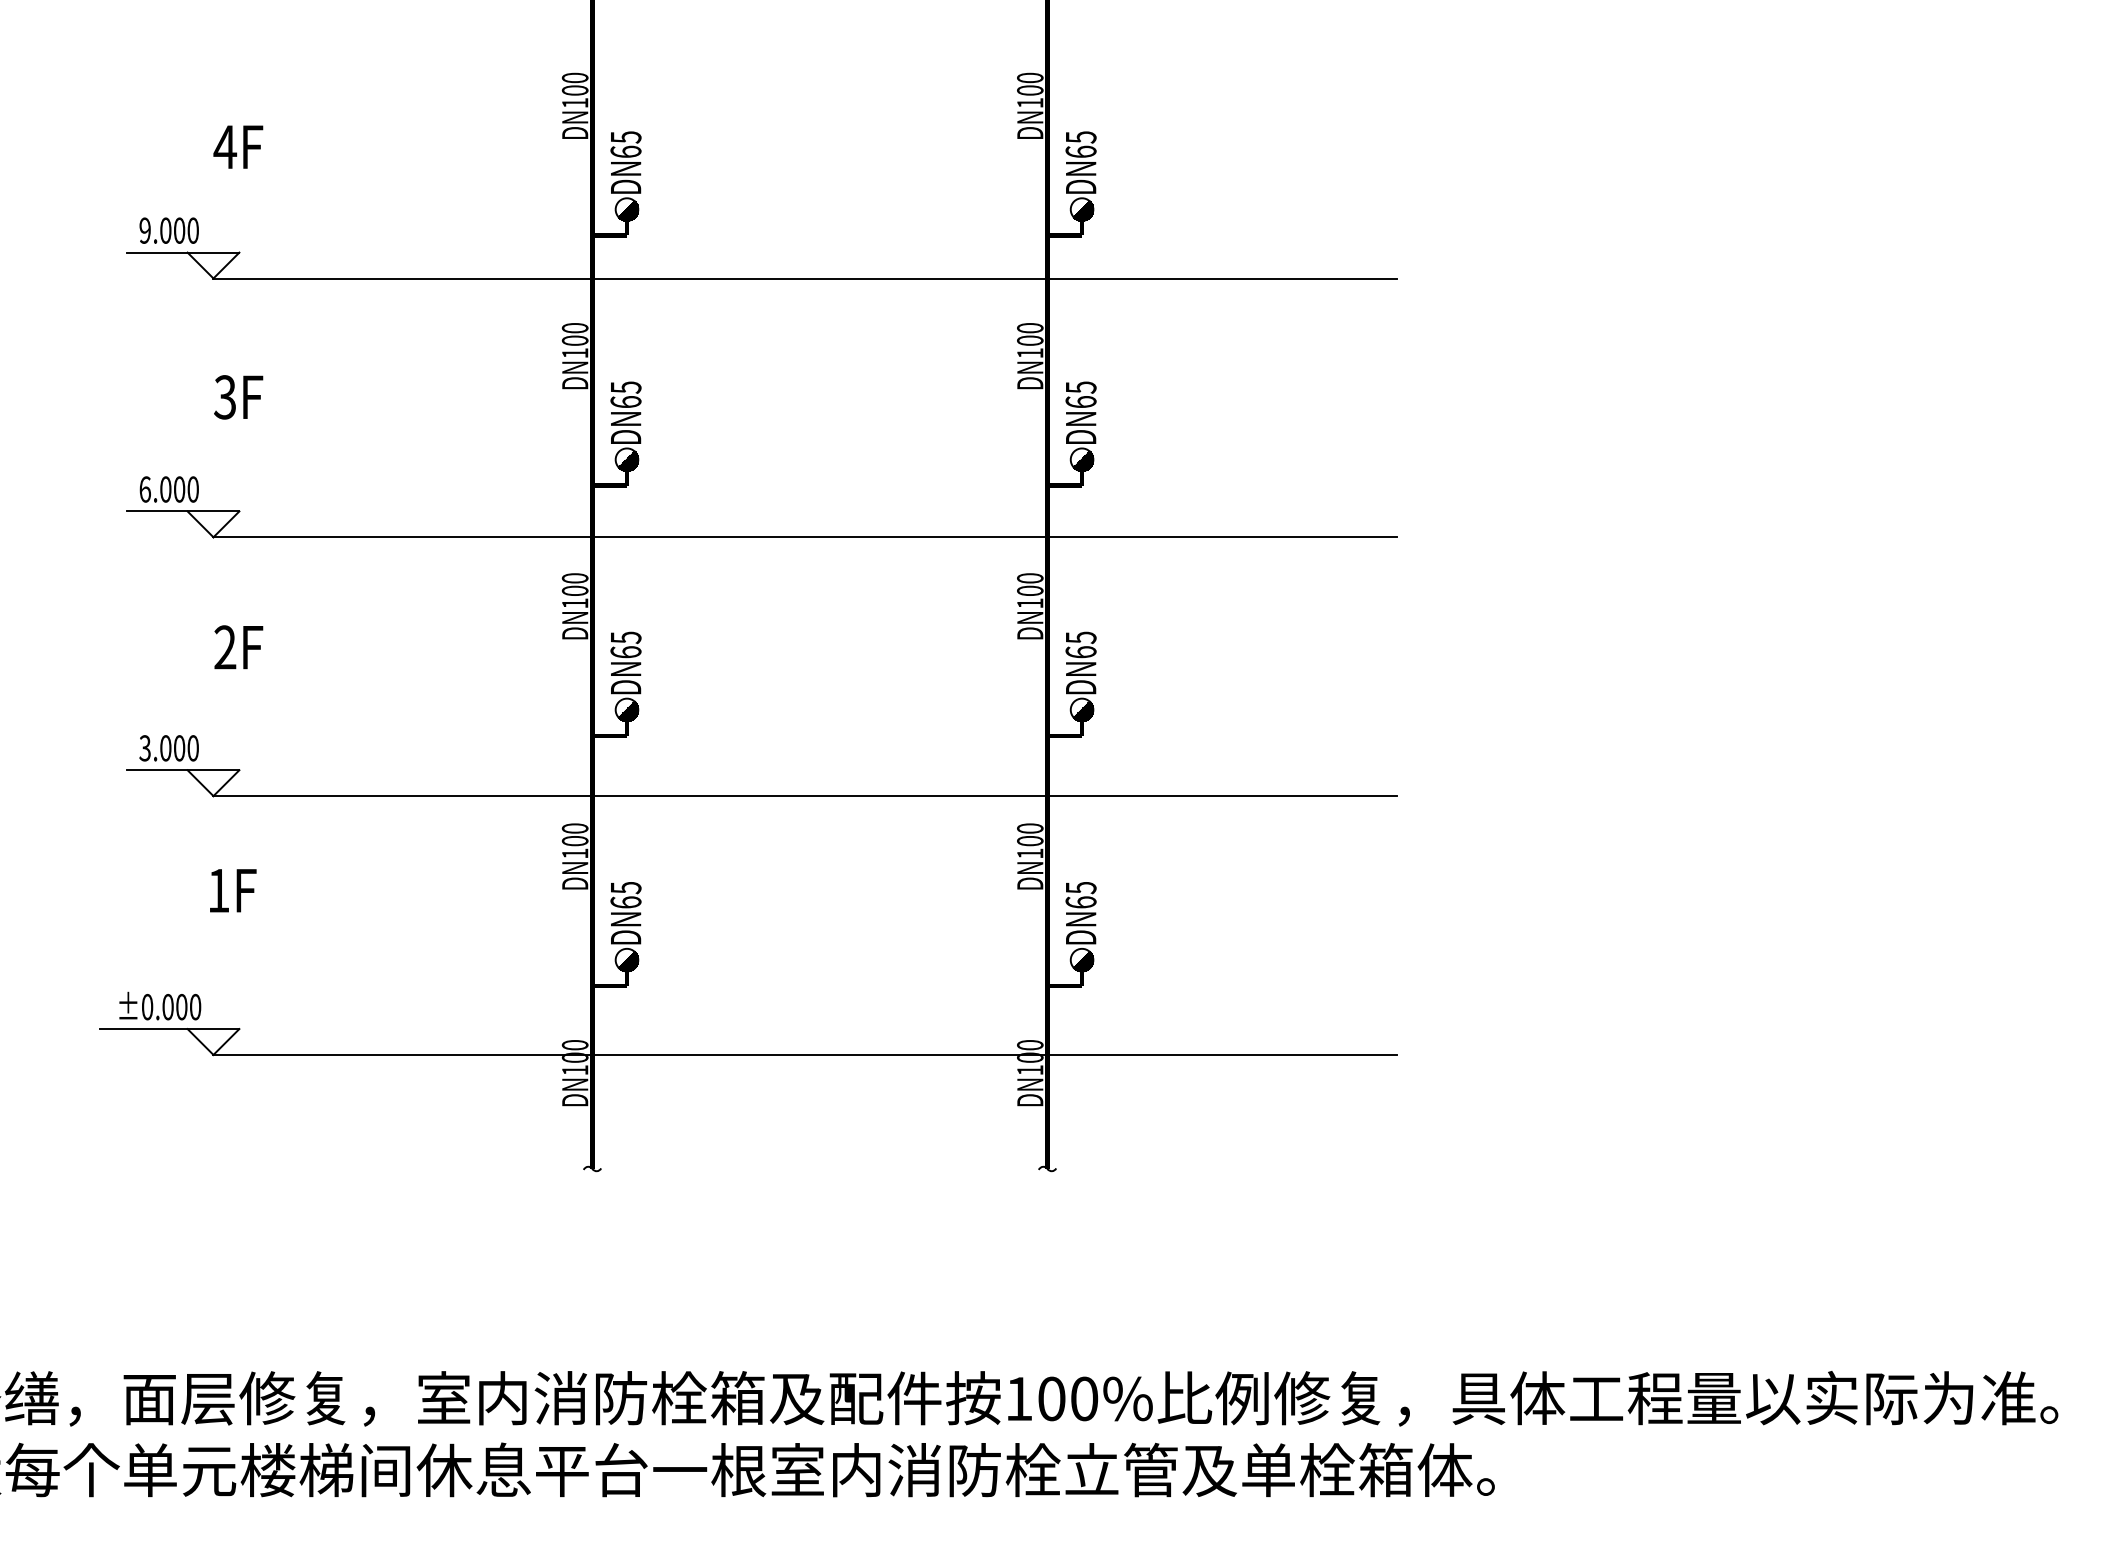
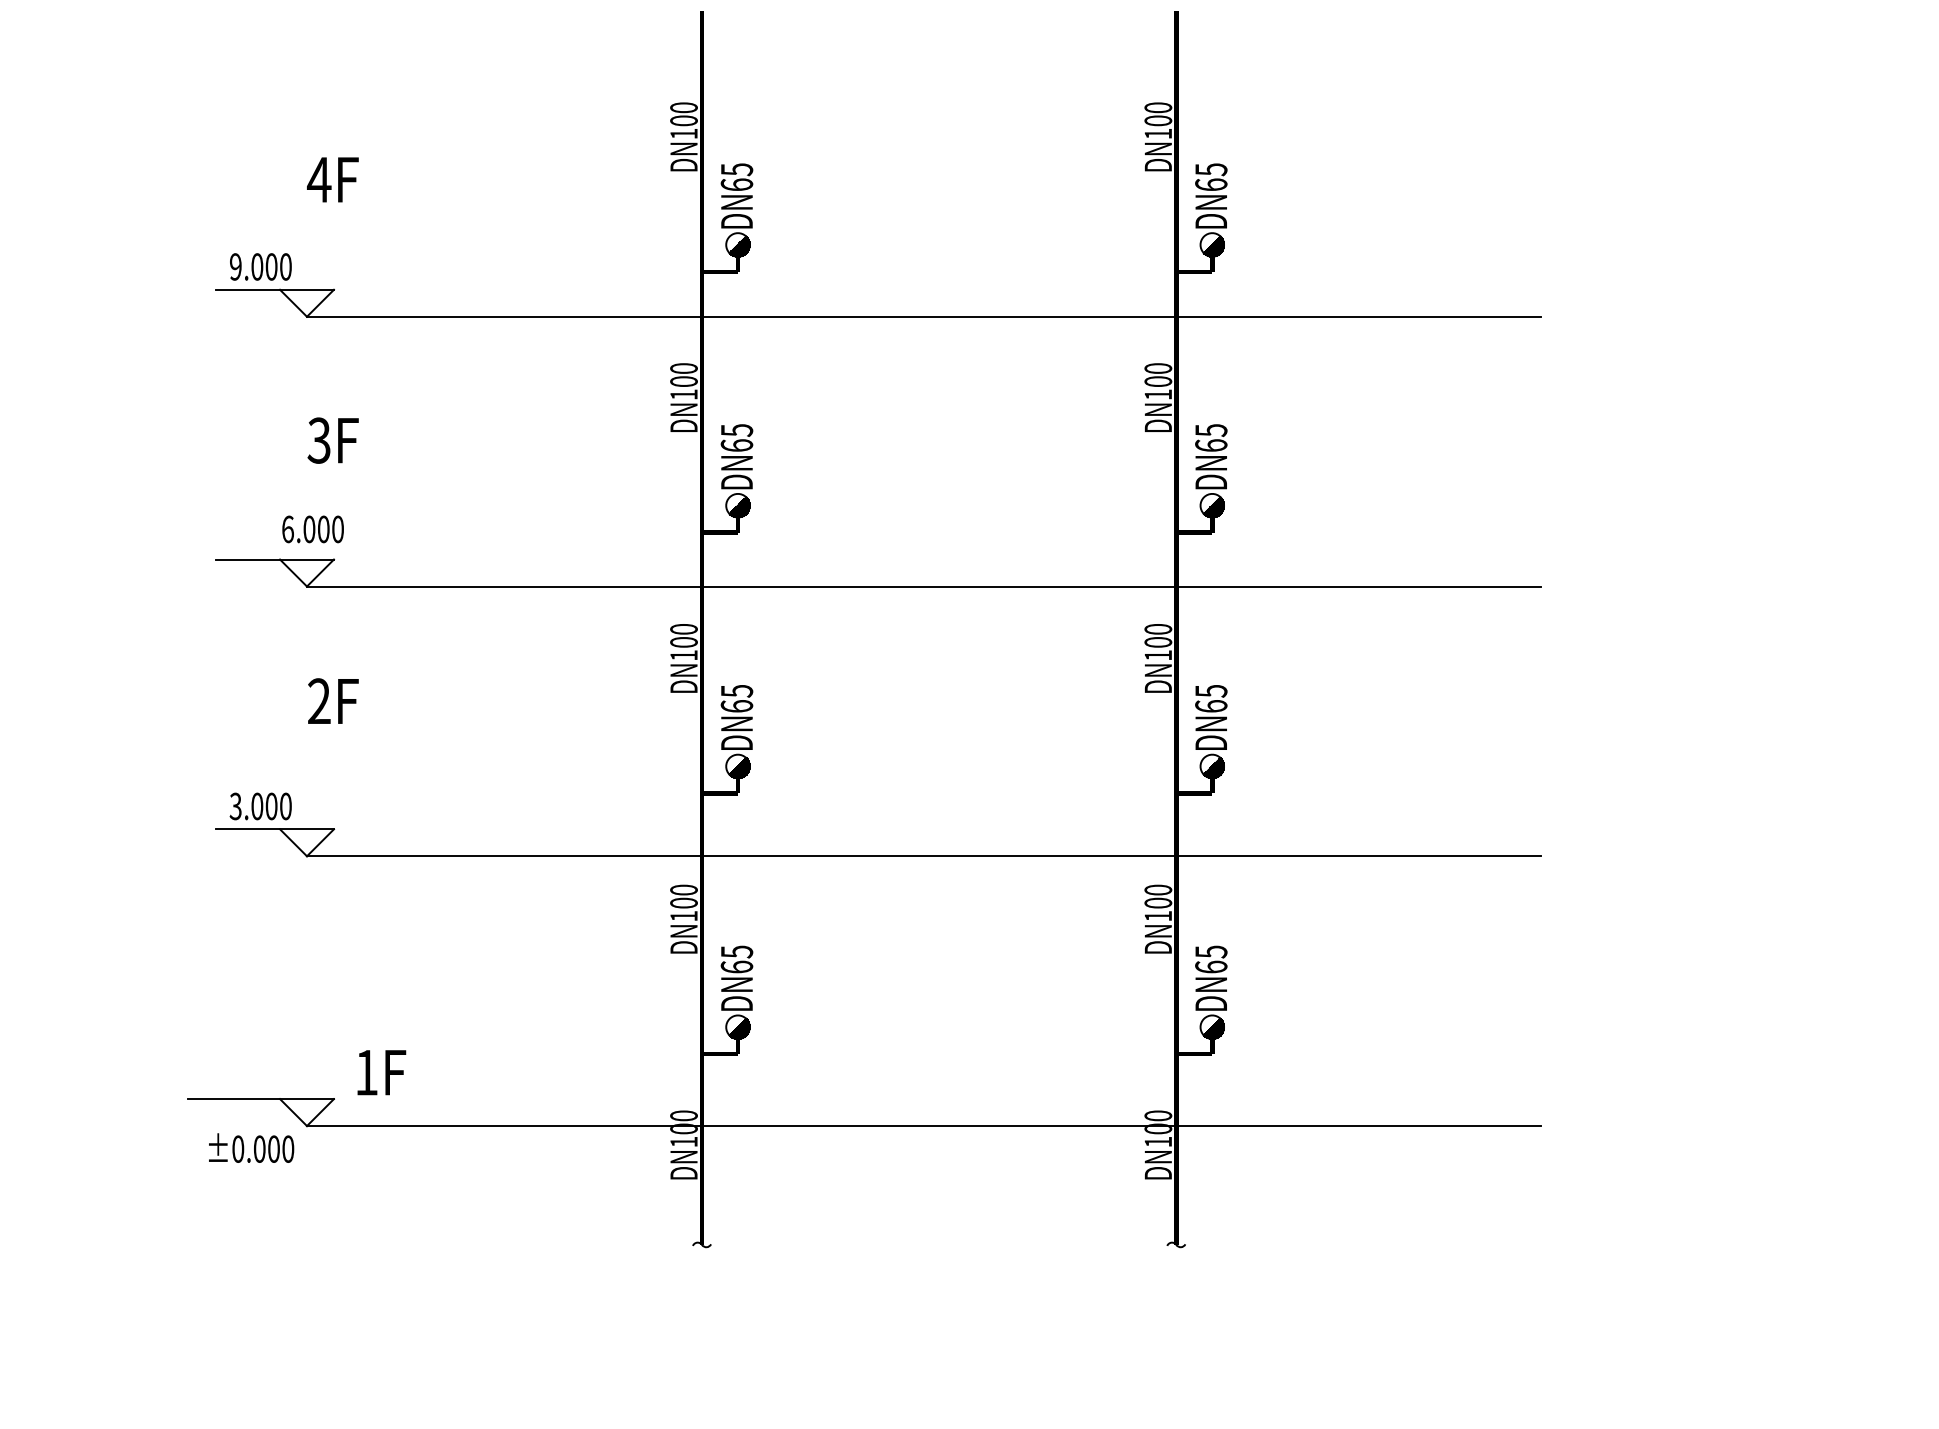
text: (168, 489) -> (312, 529), moved
text: (233, 890) -> (382, 1072), moved
text: (160, 1005) -> (251, 1147), moved

